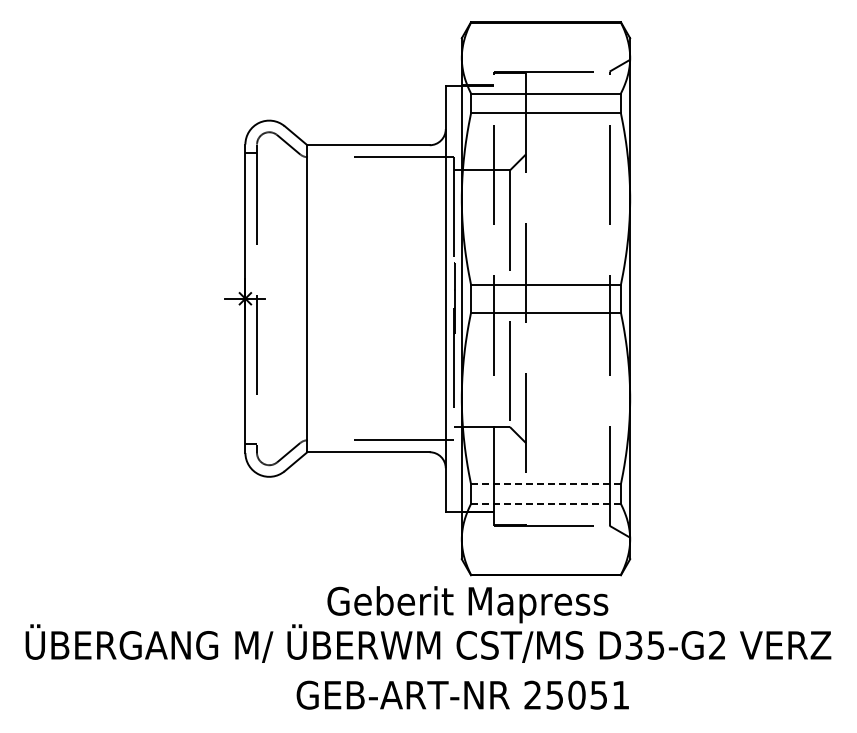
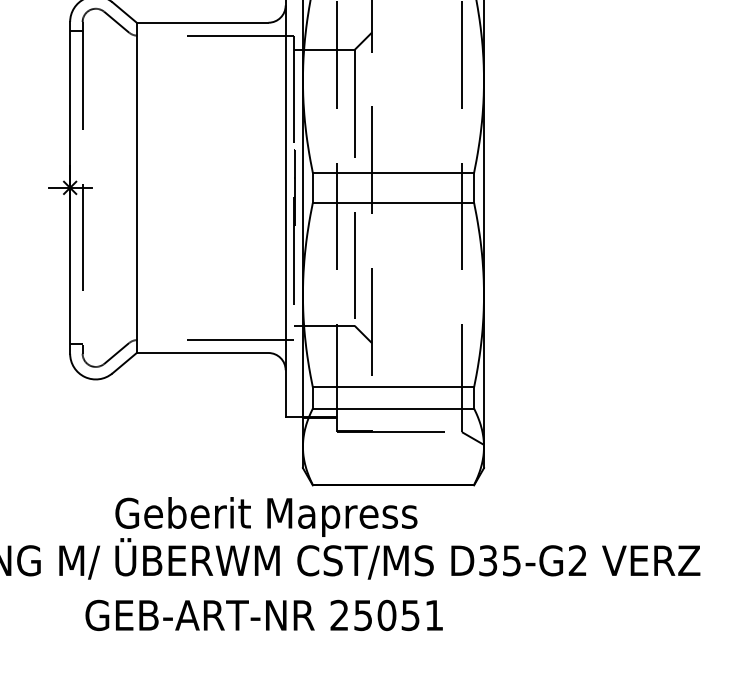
line: (545, 484) -> (392, 387), dashed -> solid
line: (545, 503) -> (392, 408), dashed -> solid
text: (467, 604) -> (266, 516), moved
text: (462, 694) -> (263, 614), moved

